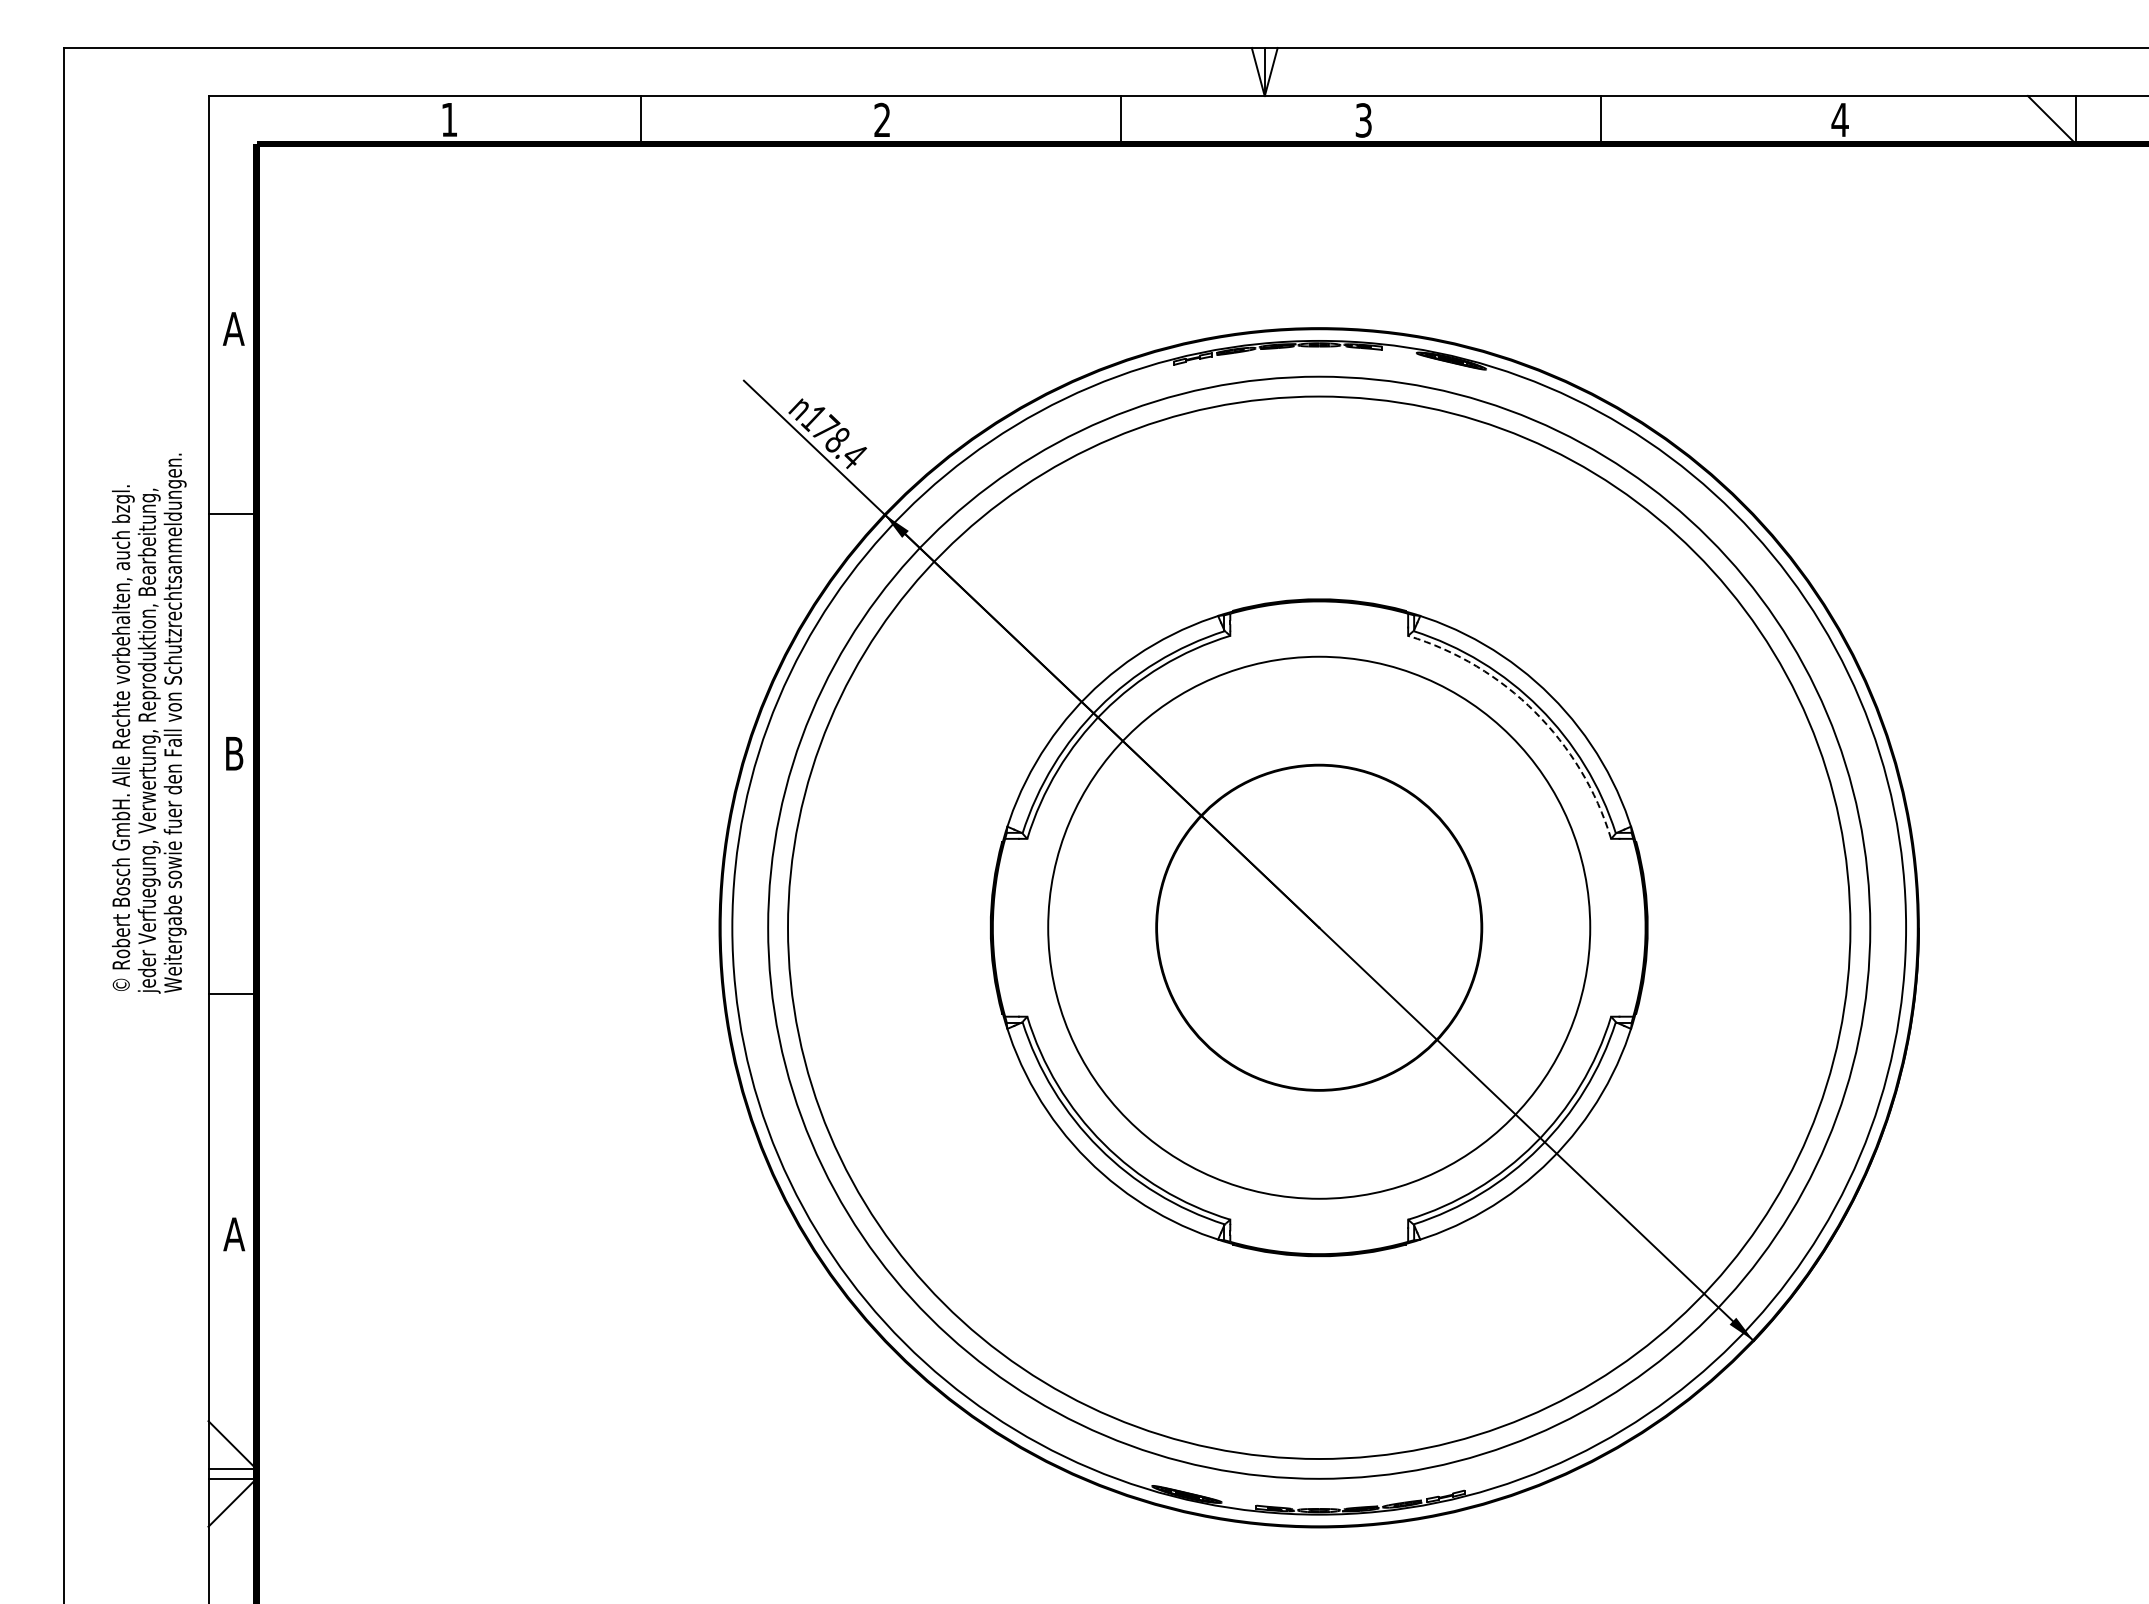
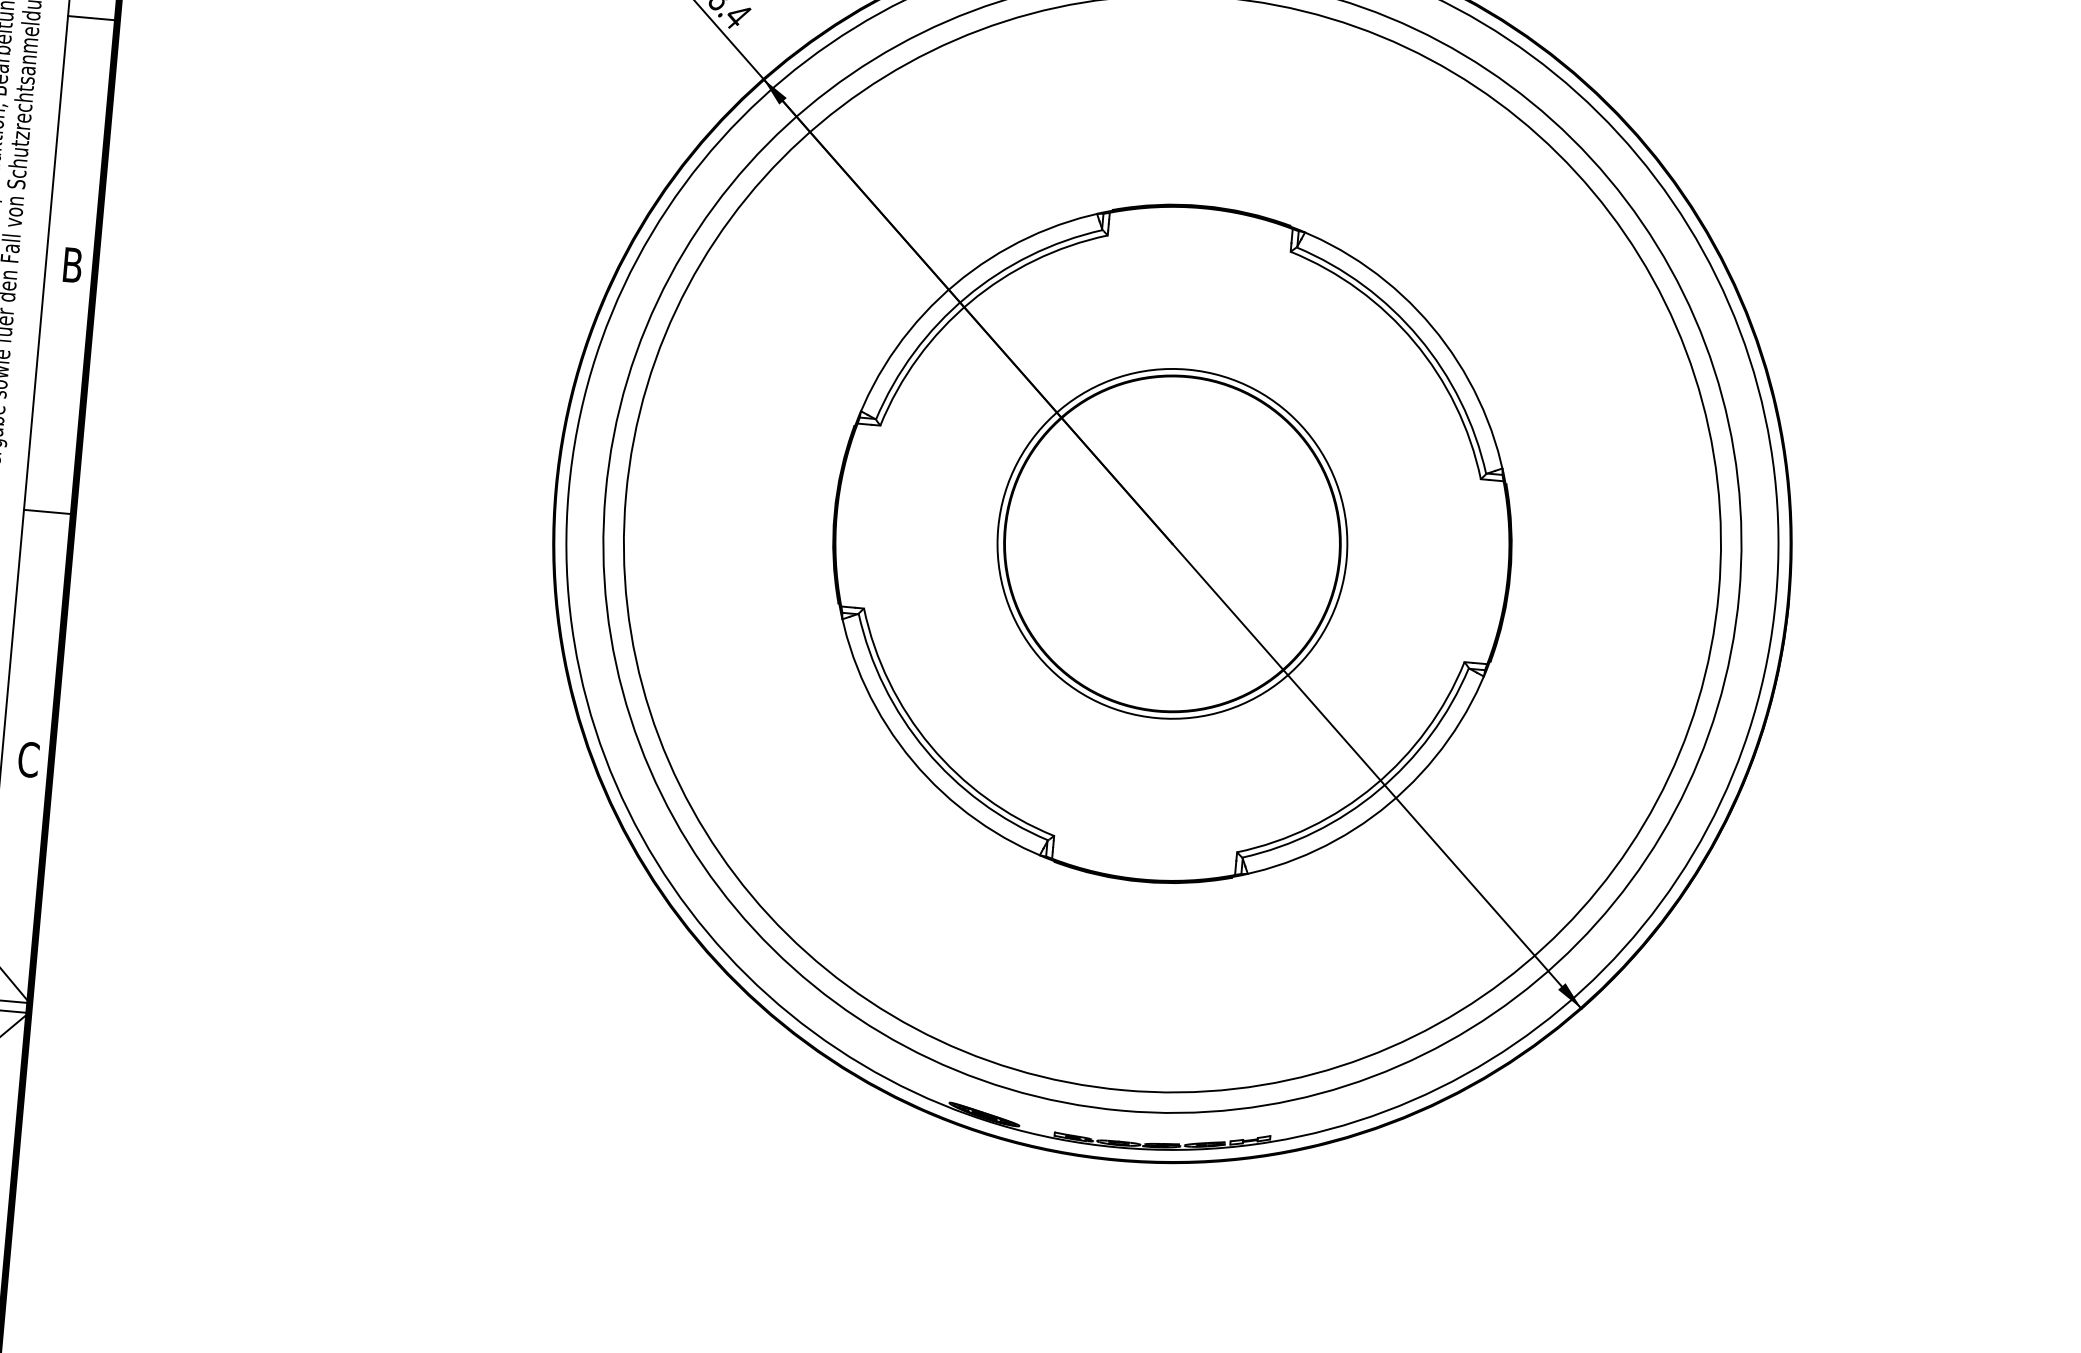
arc: (1535, 712) -> (1414, 342), dashed -> solid
circle: (1318, 927) -> (1171, 543), size x0.62
text: (234, 1234) -> (28, 759), A -> C

